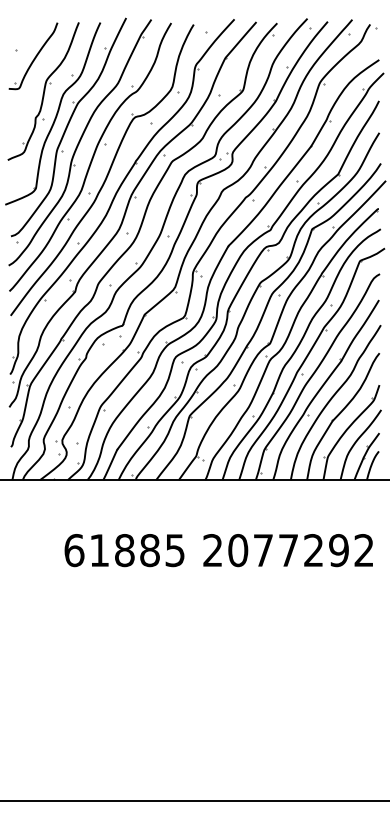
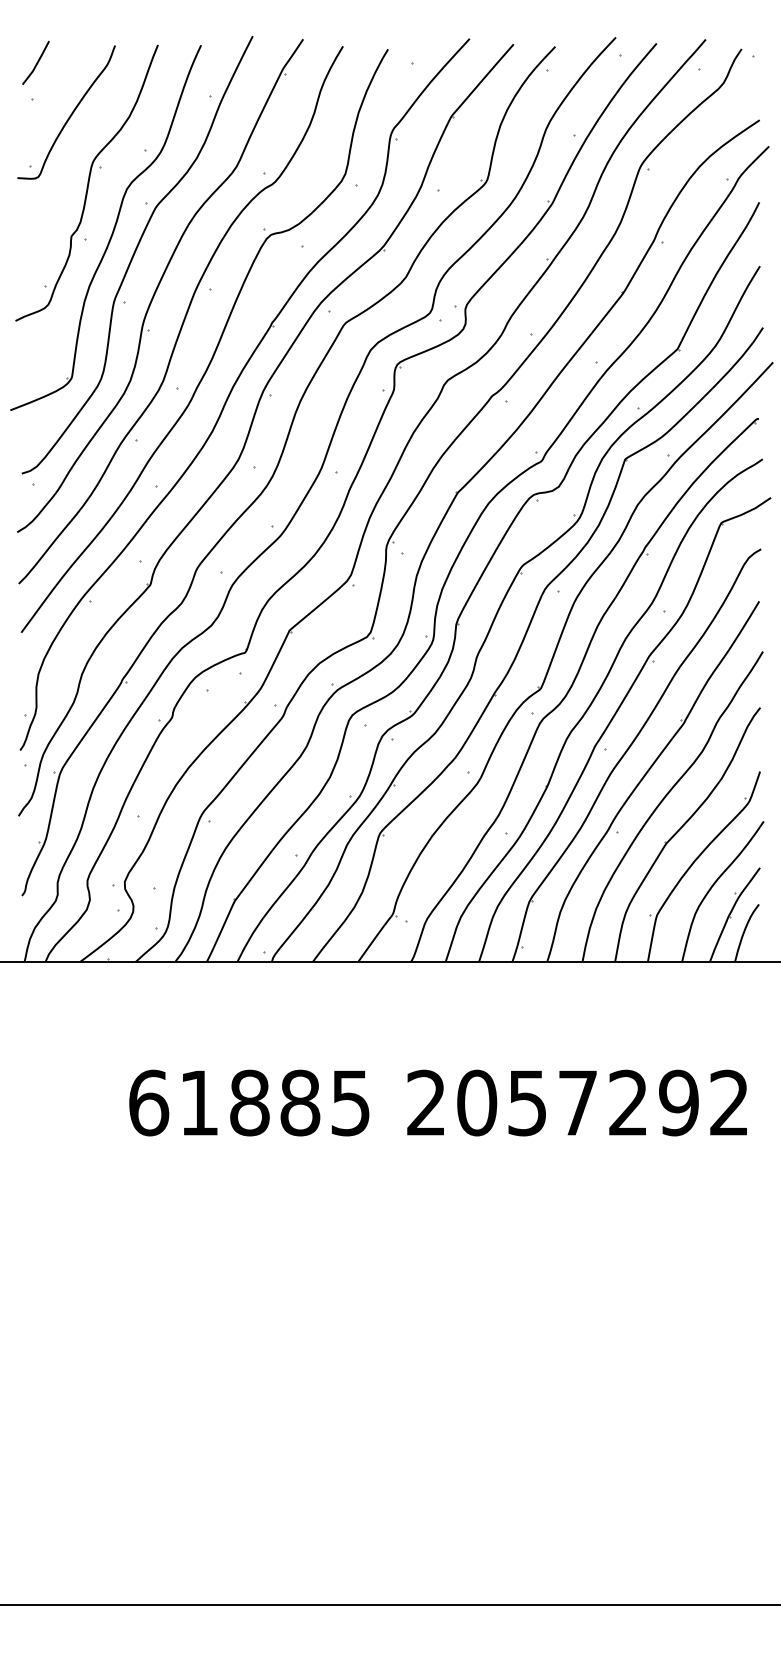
line: (17, 31) -> (34, 63), added
text: (263, 550) -> (527, 1102), 2077292 -> 2057292

